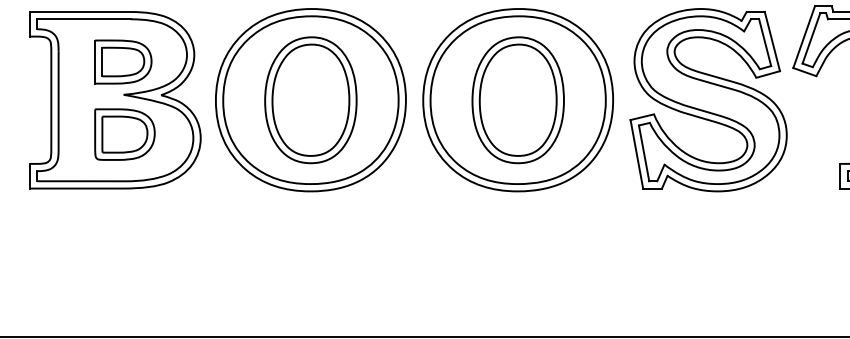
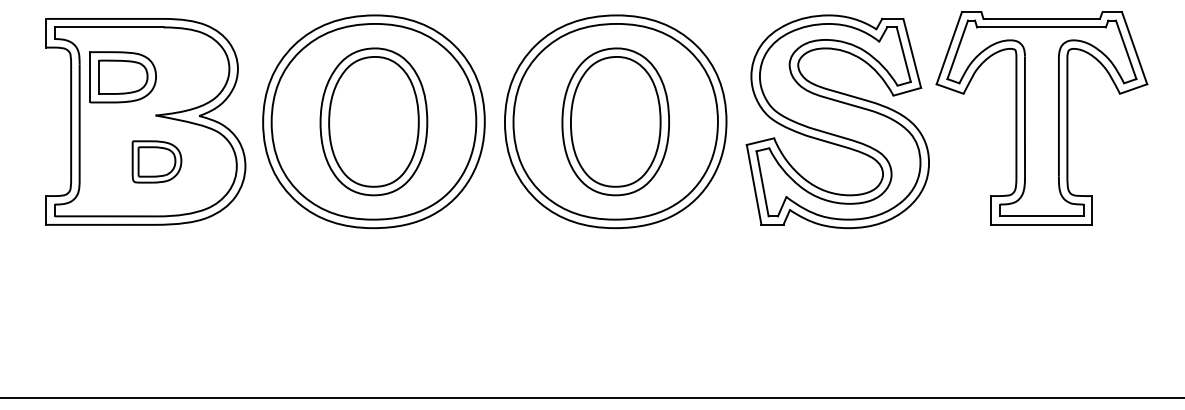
part: (122, 62) -> (122, 77), moved
part: (124, 134) -> (156, 161), size x0.7

